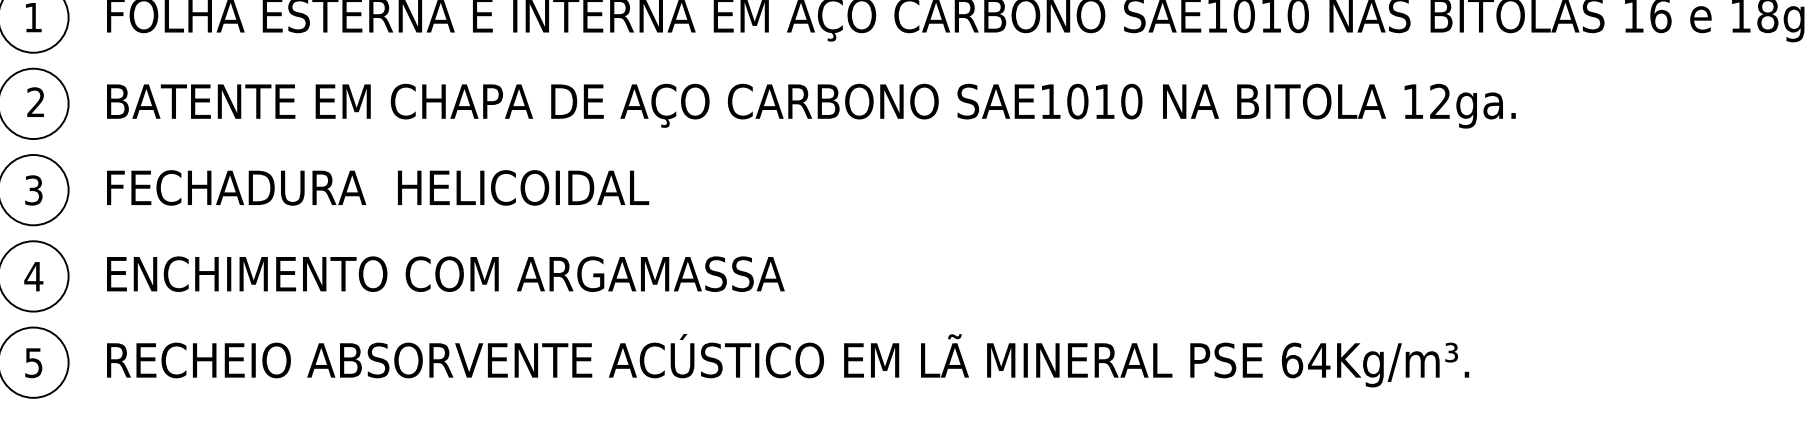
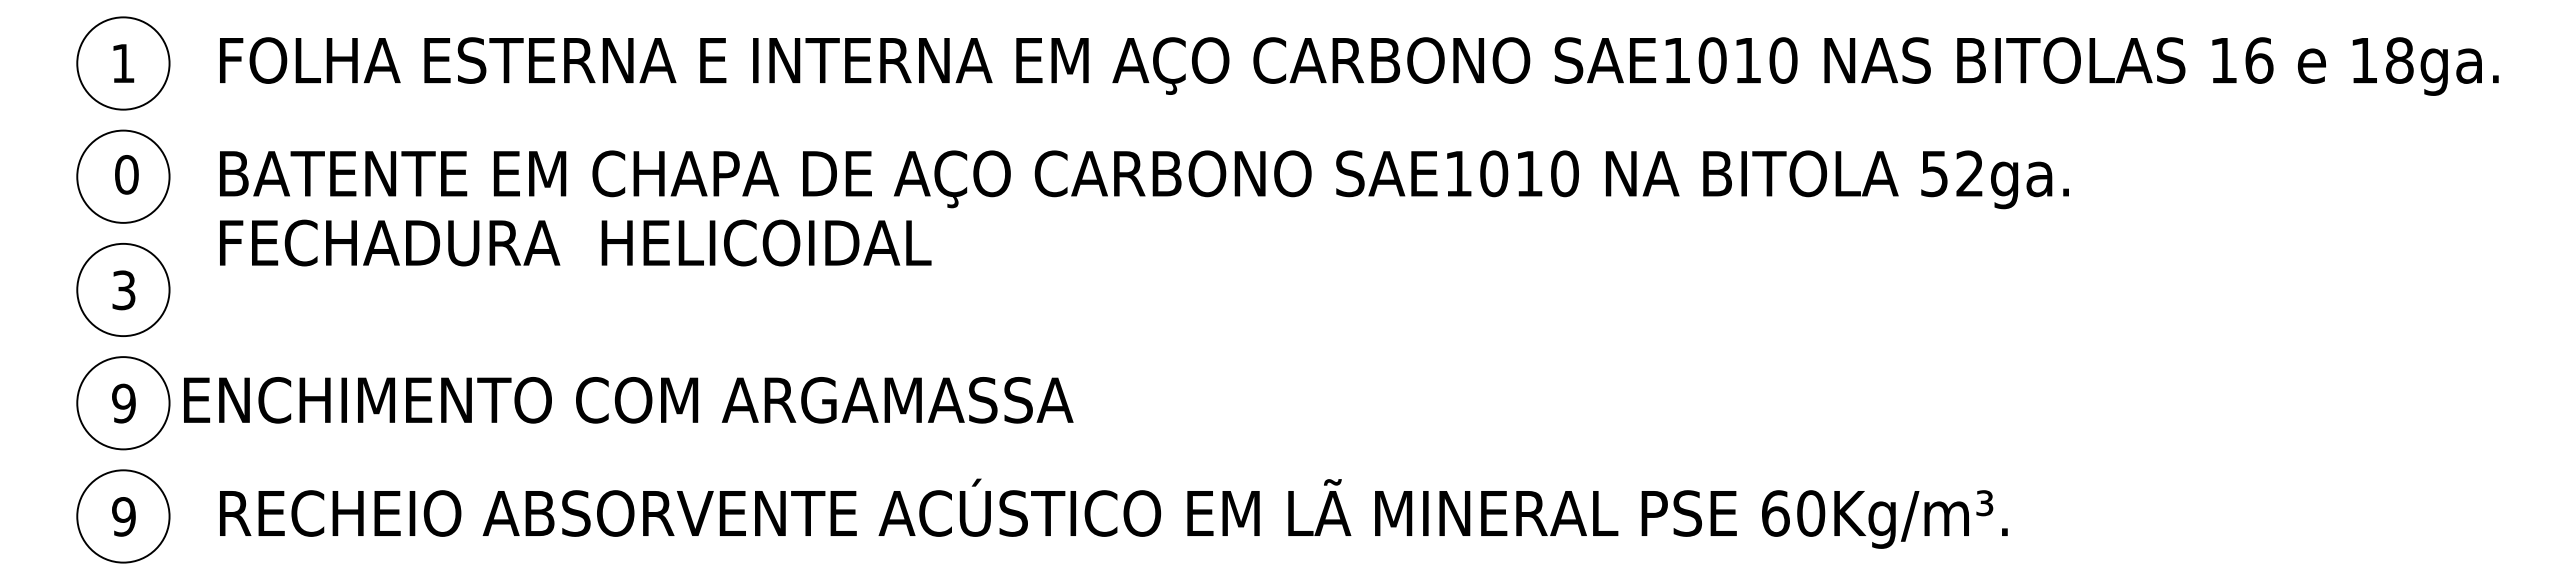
text: (35, 102) -> (126, 174), 2 -> 0
text: (1413, 102) -> (1934, 174), 12ga. -> 52ga.
text: (377, 187) -> (575, 242), moved
text: (445, 274) -> (628, 400), moved
text: (33, 276) -> (123, 403), 4 -> 9
text: (1318, 360) -> (1810, 513), 64Kg/m³. -> 60Kg/m³.
text: (33, 362) -> (123, 516), 5 -> 9

